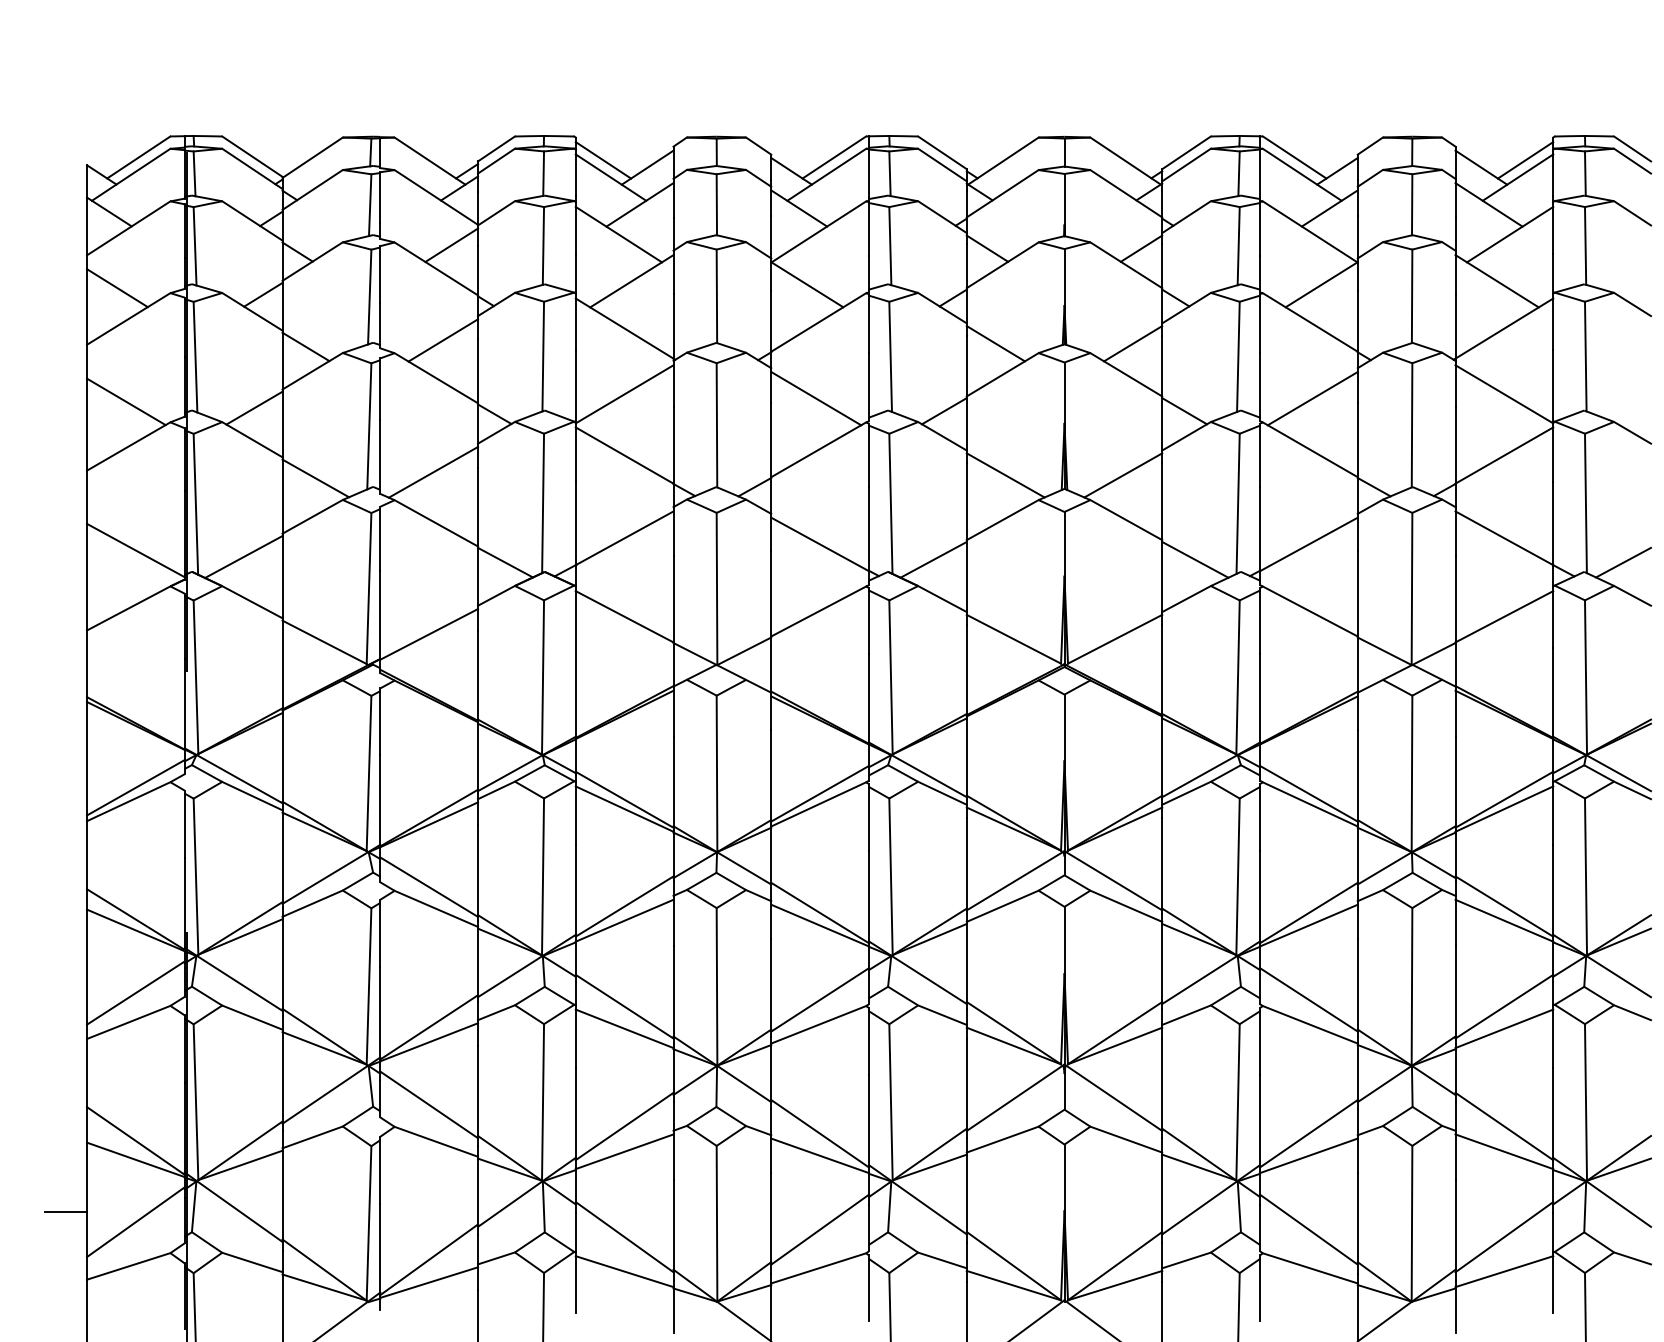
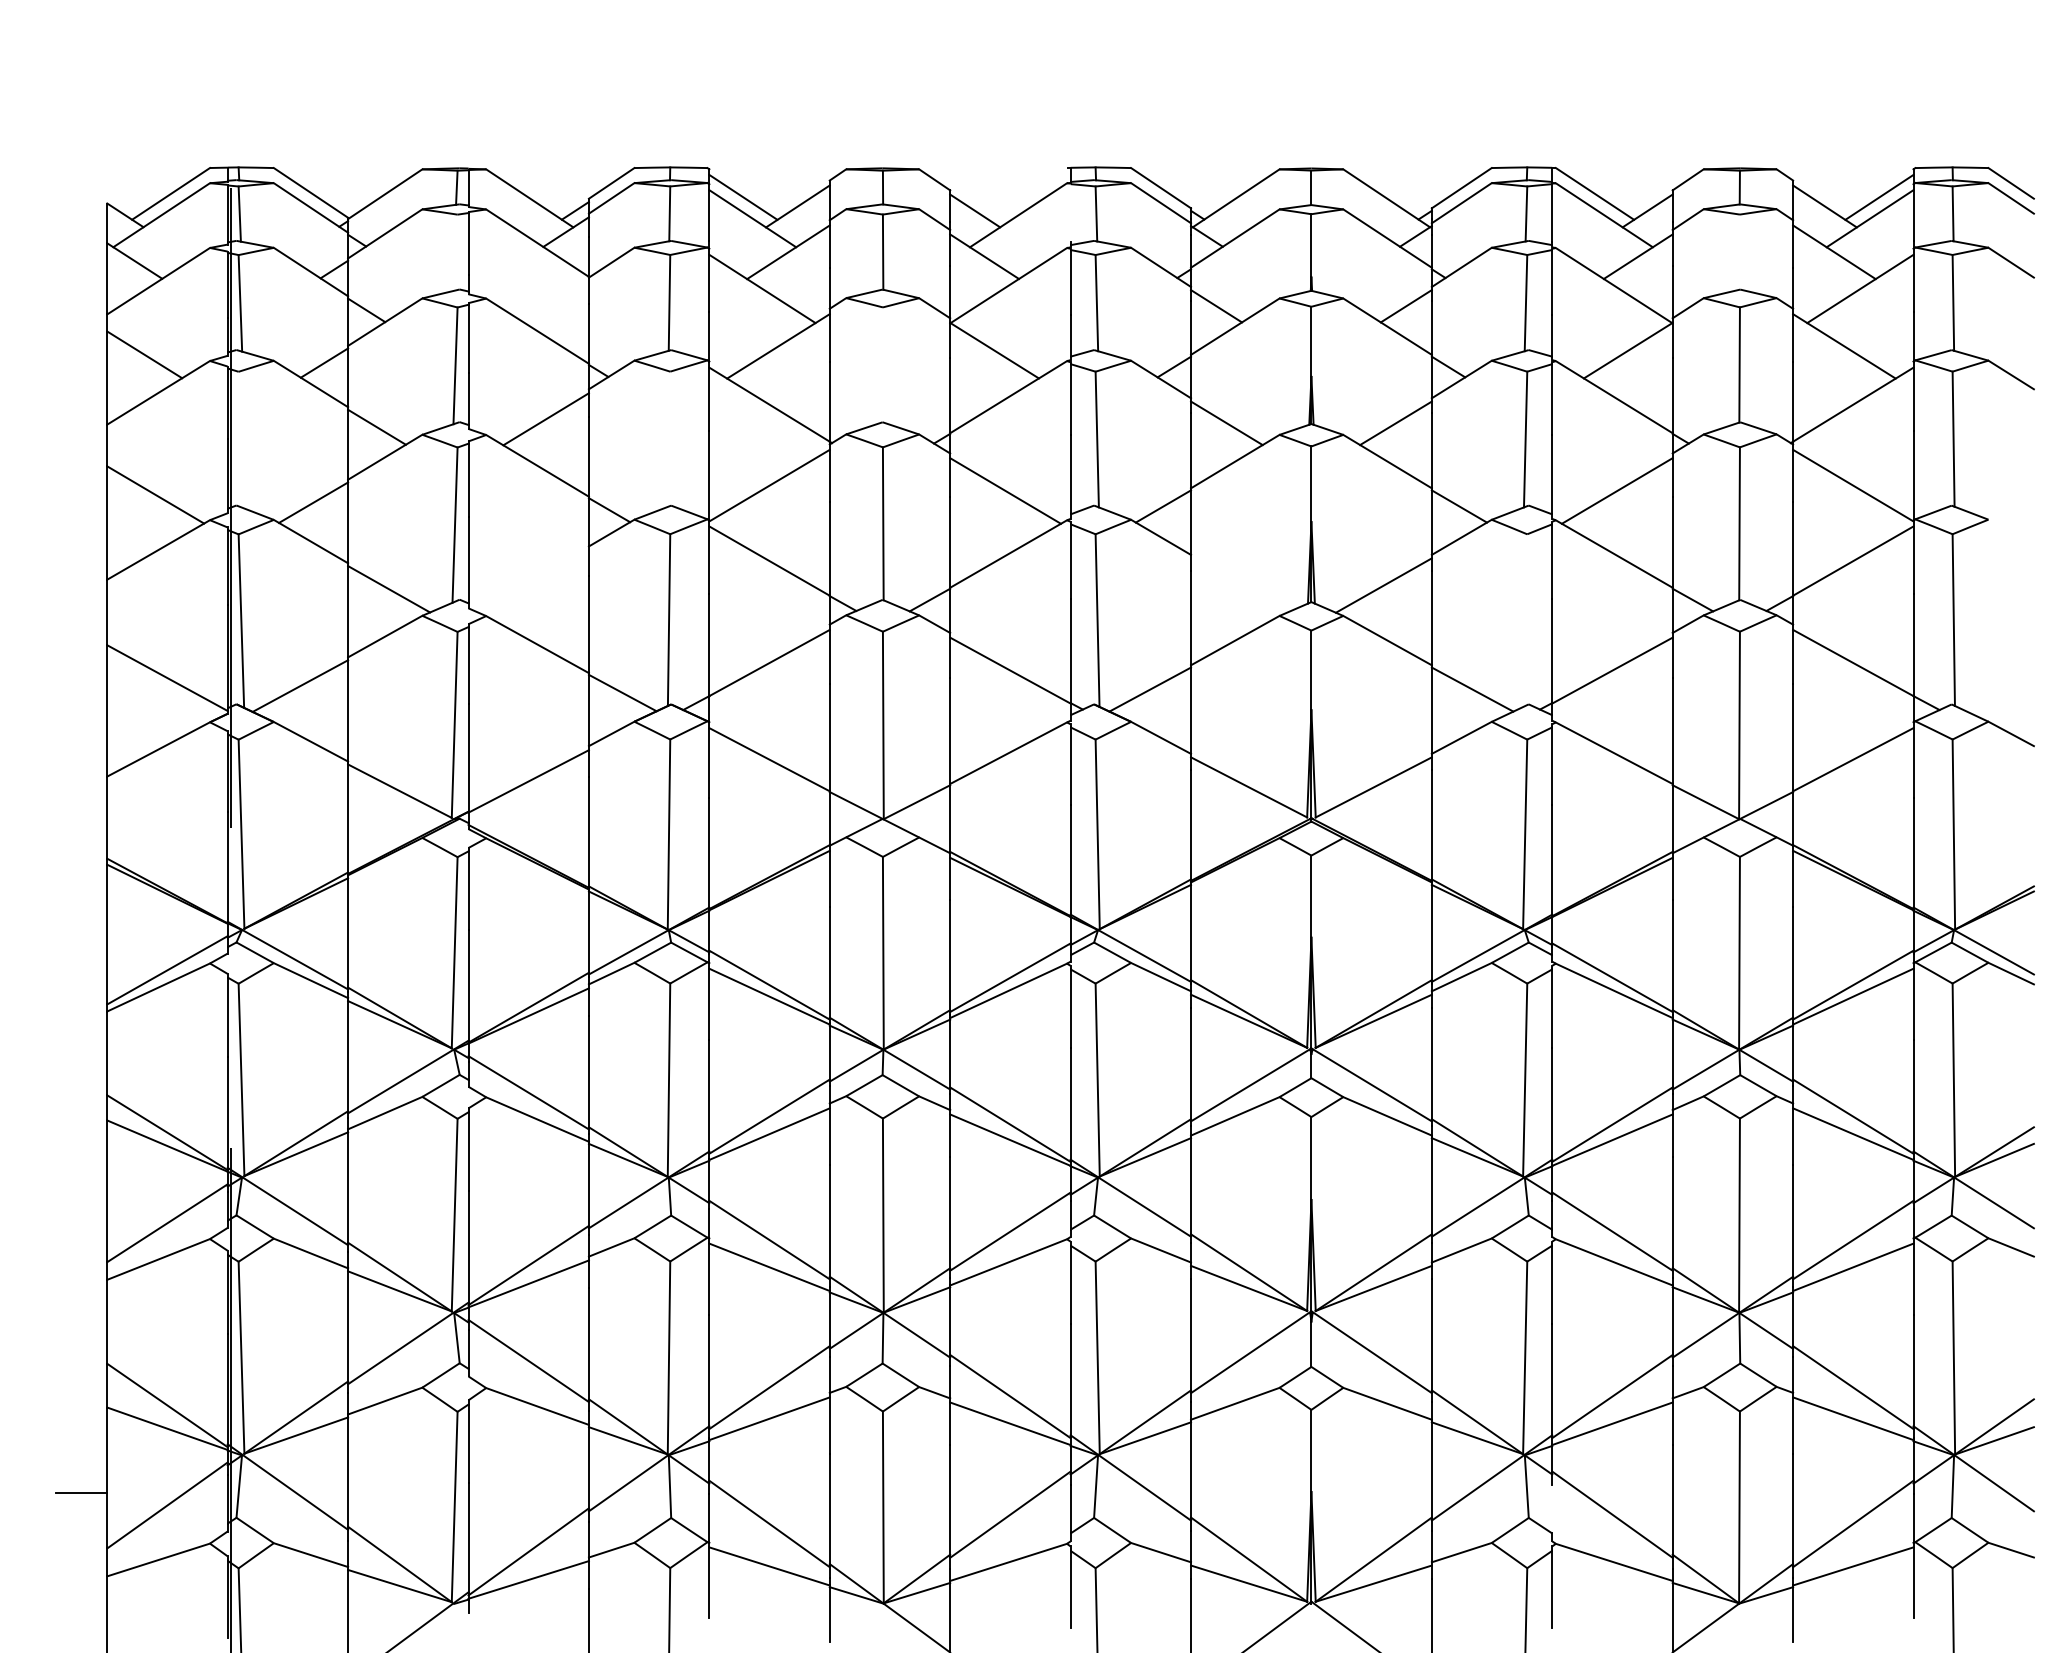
line: (834, 157) -> (1028, 193), removed
line: (869, 172) -> (1071, 212), removed
line: (1412, 204) -> (1740, 251), removed
line: (370, 205) -> (456, 253), removed
line: (451, 244) -> (556, 301), removed
line: (716, 296) -> (882, 365), removed
line: (195, 356) -> (240, 439), removed
line: (543, 356) -> (669, 439), removed
line: (1632, 432) -> (2011, 532), removed
line: (433, 471) -> (534, 580), removed
line: (1005, 475) -> (1238, 585), removed
line: (1237, 503) -> (1524, 620), removed
line: (1623, 562) -> (2000, 692), removed
line: (1260, 1224) -> (1552, 1508), removed

